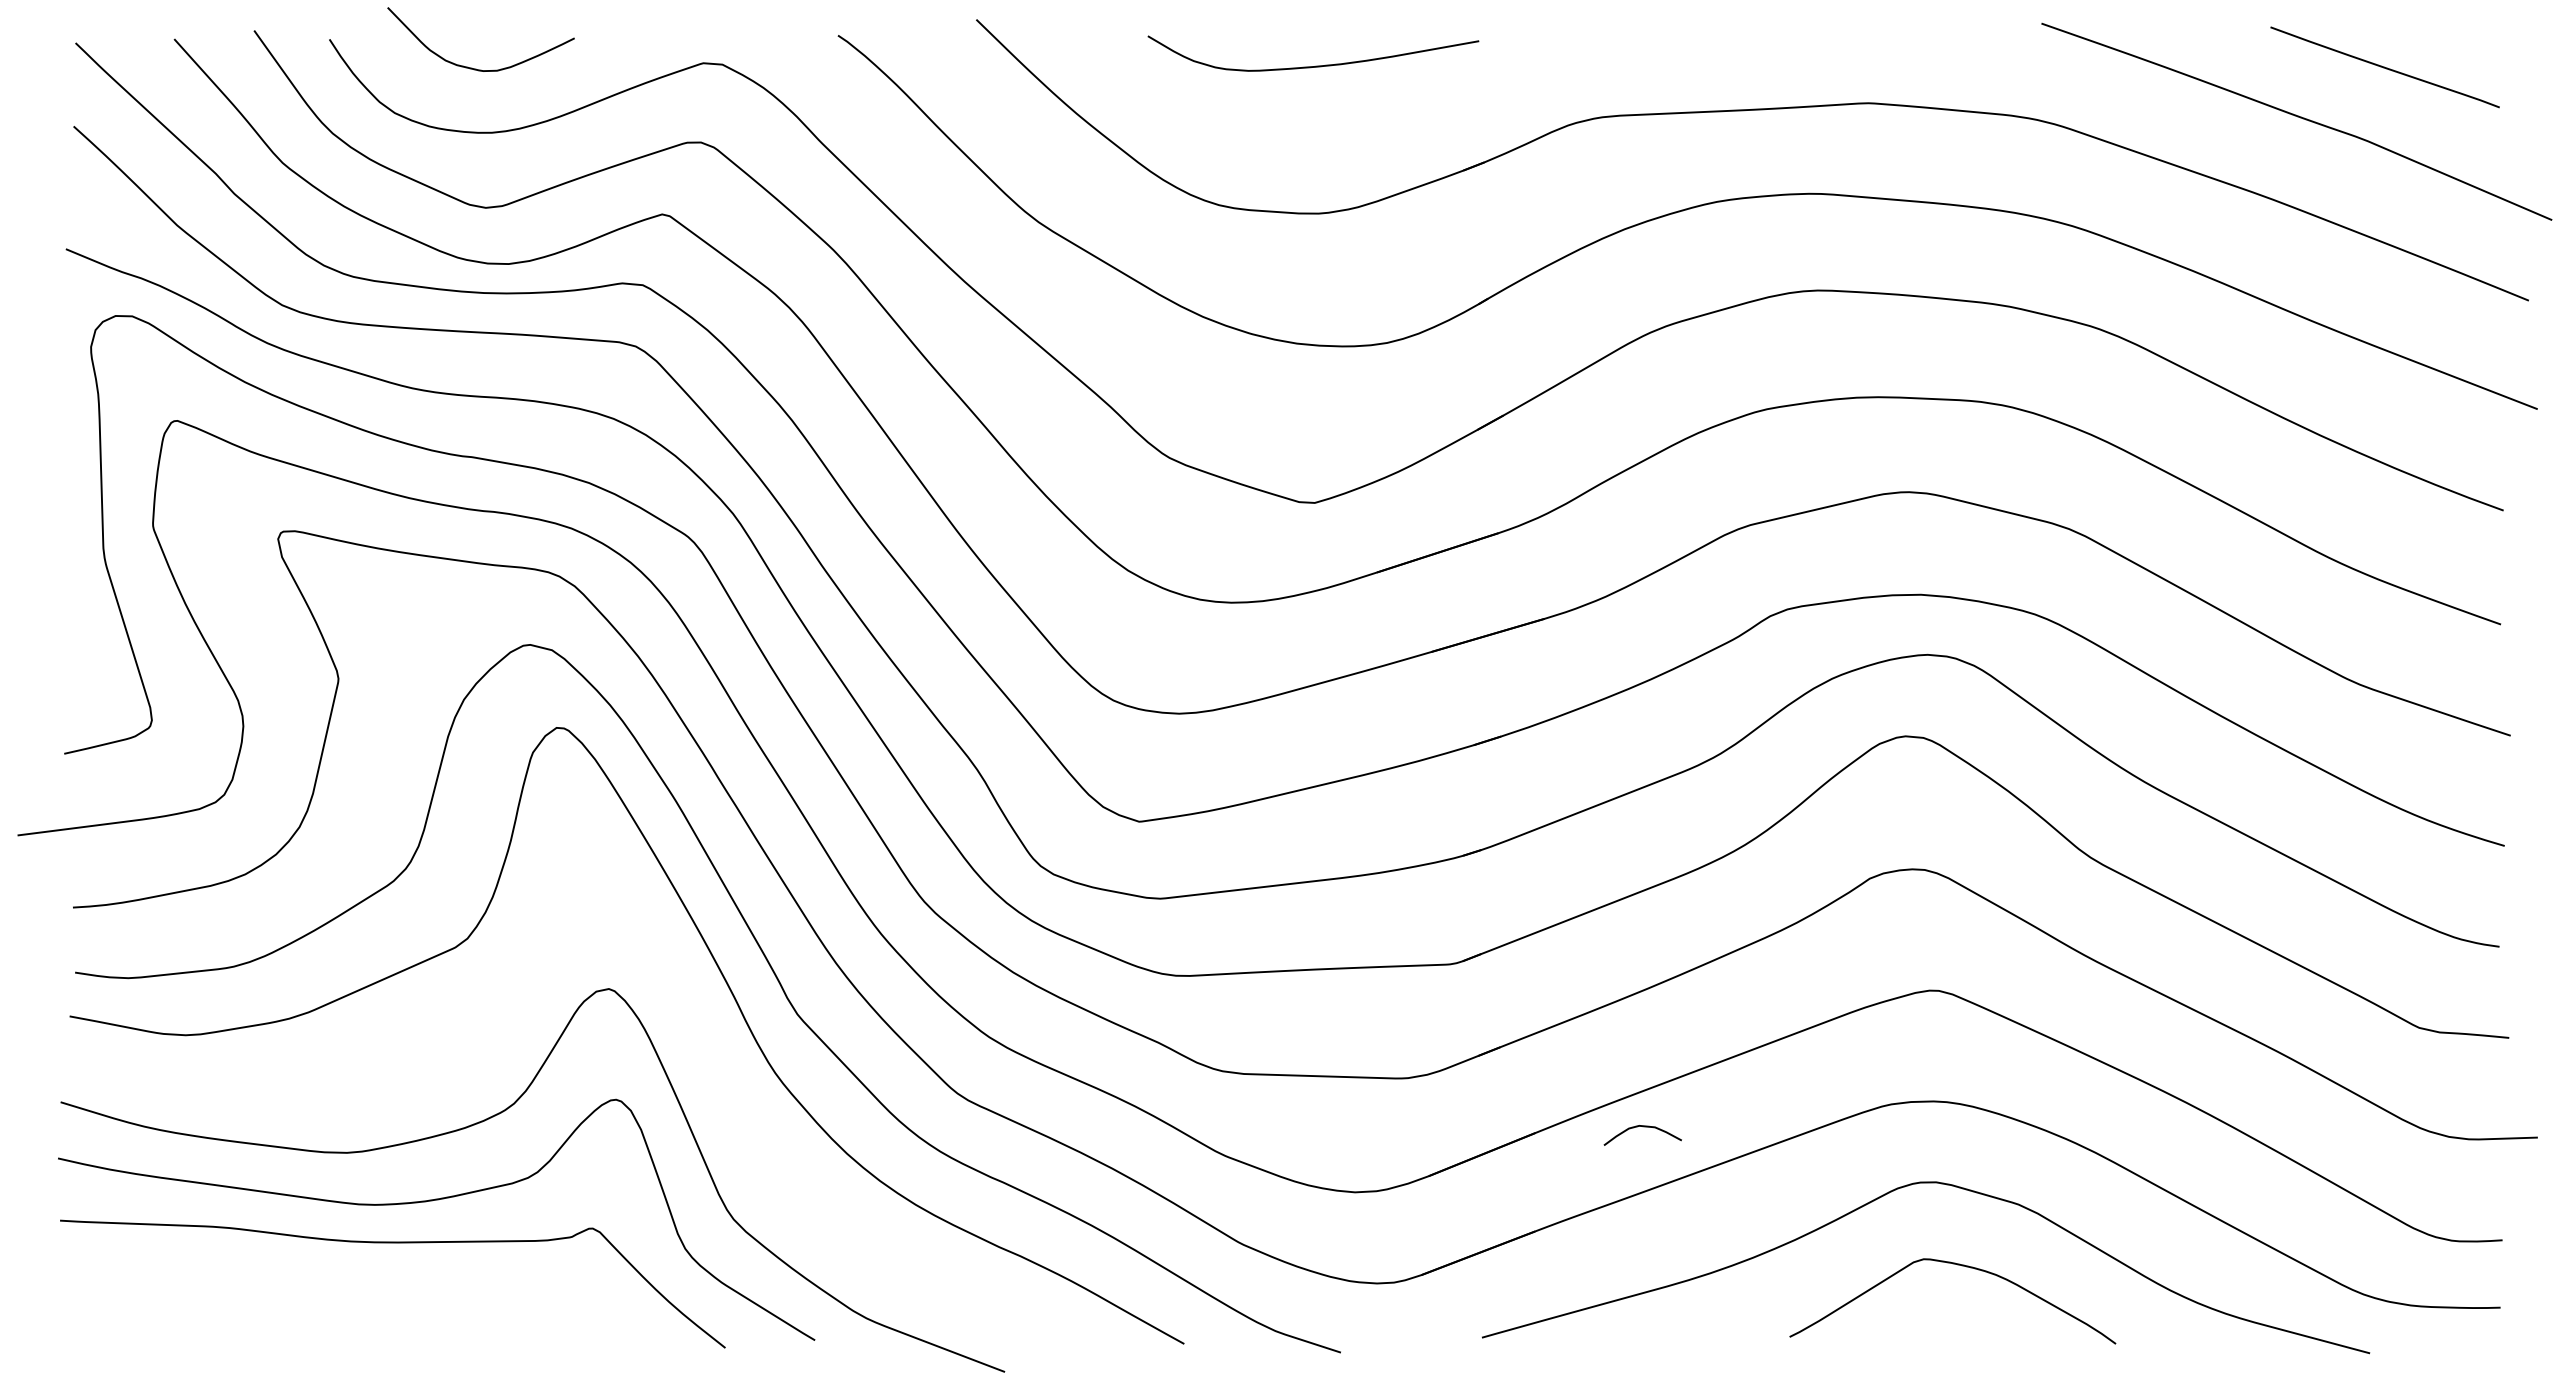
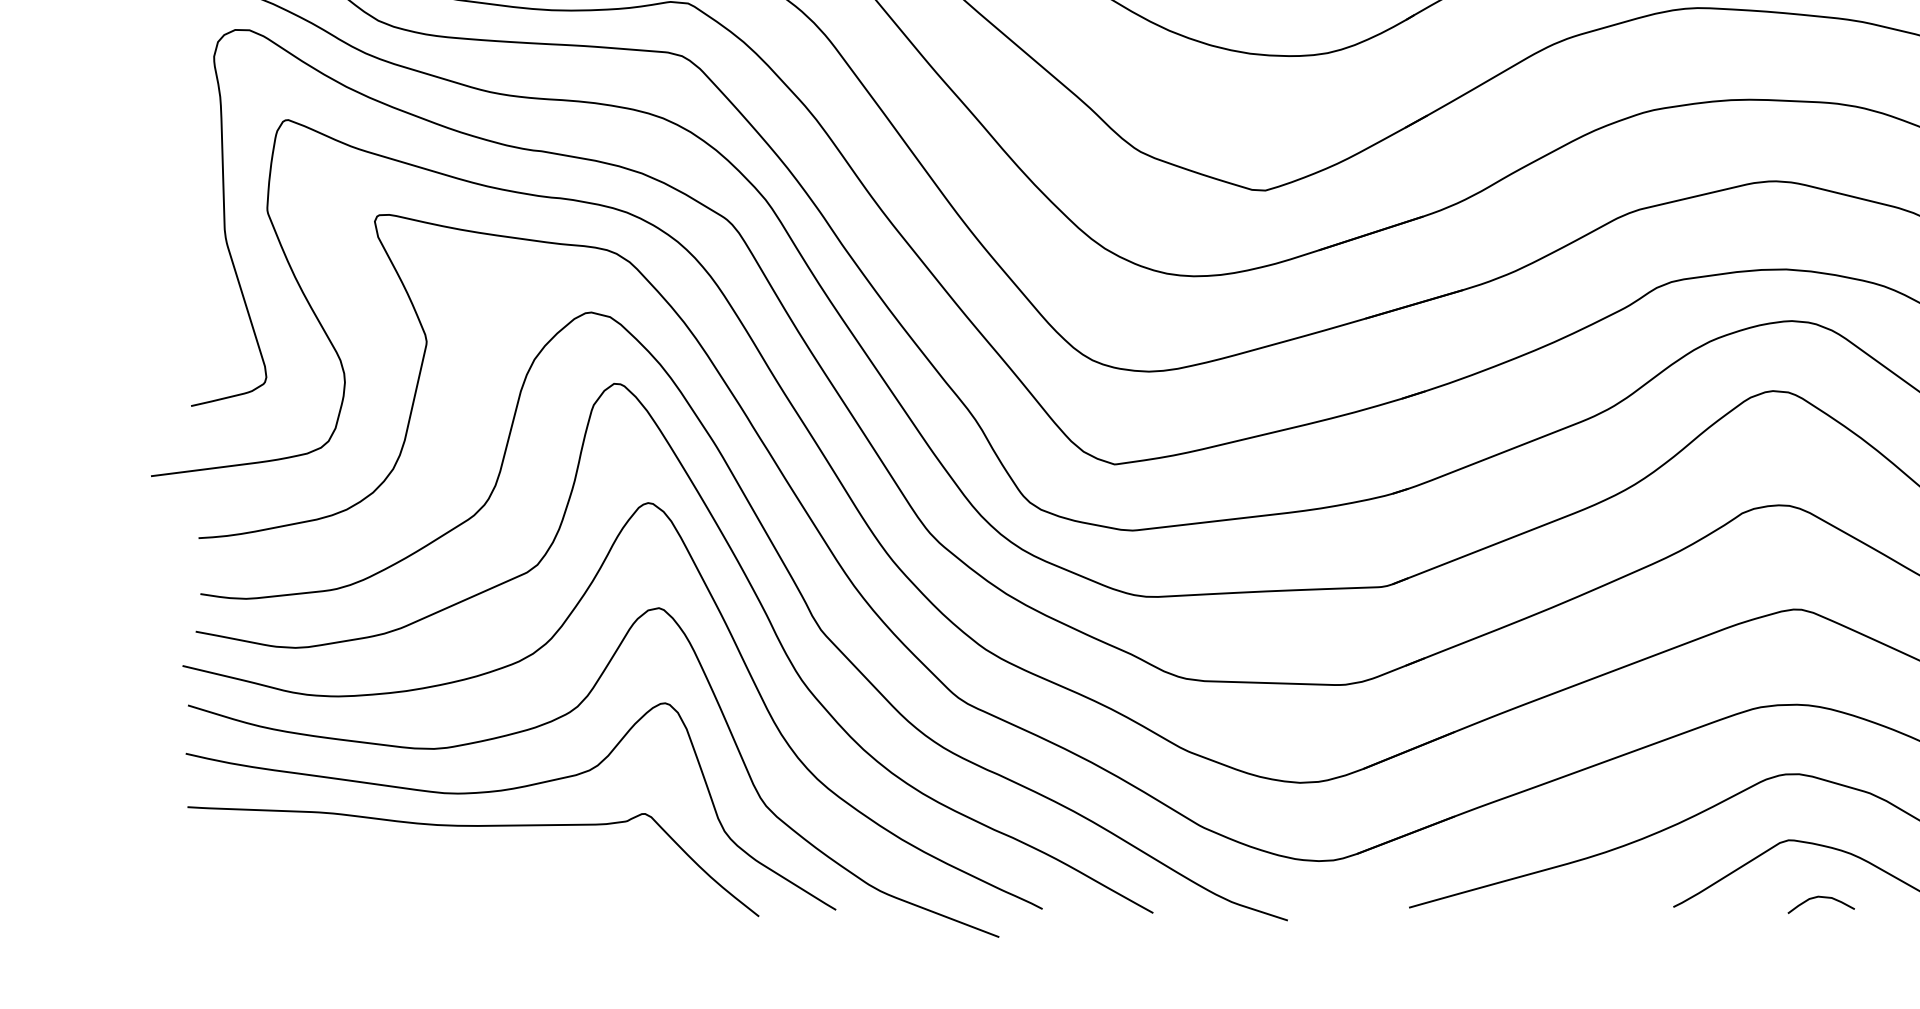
curve: (480, 1028) -> (548, 642), added
curve: (1643, 1127) -> (1821, 898), moved

